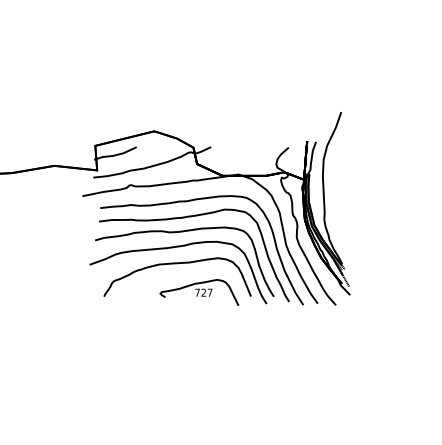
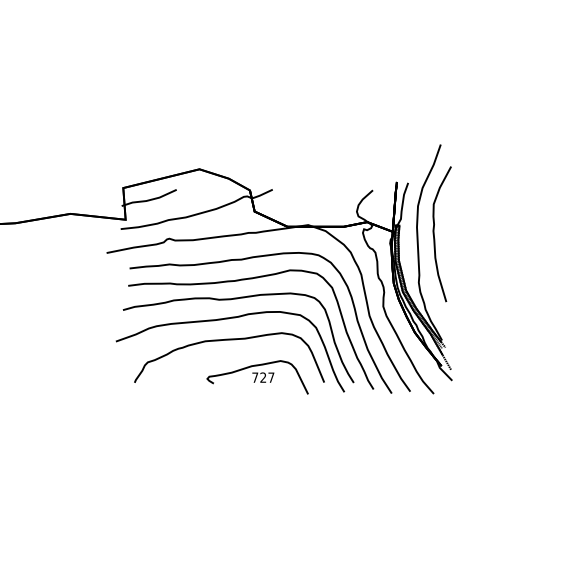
part: (341, 181) -> (441, 234), added

